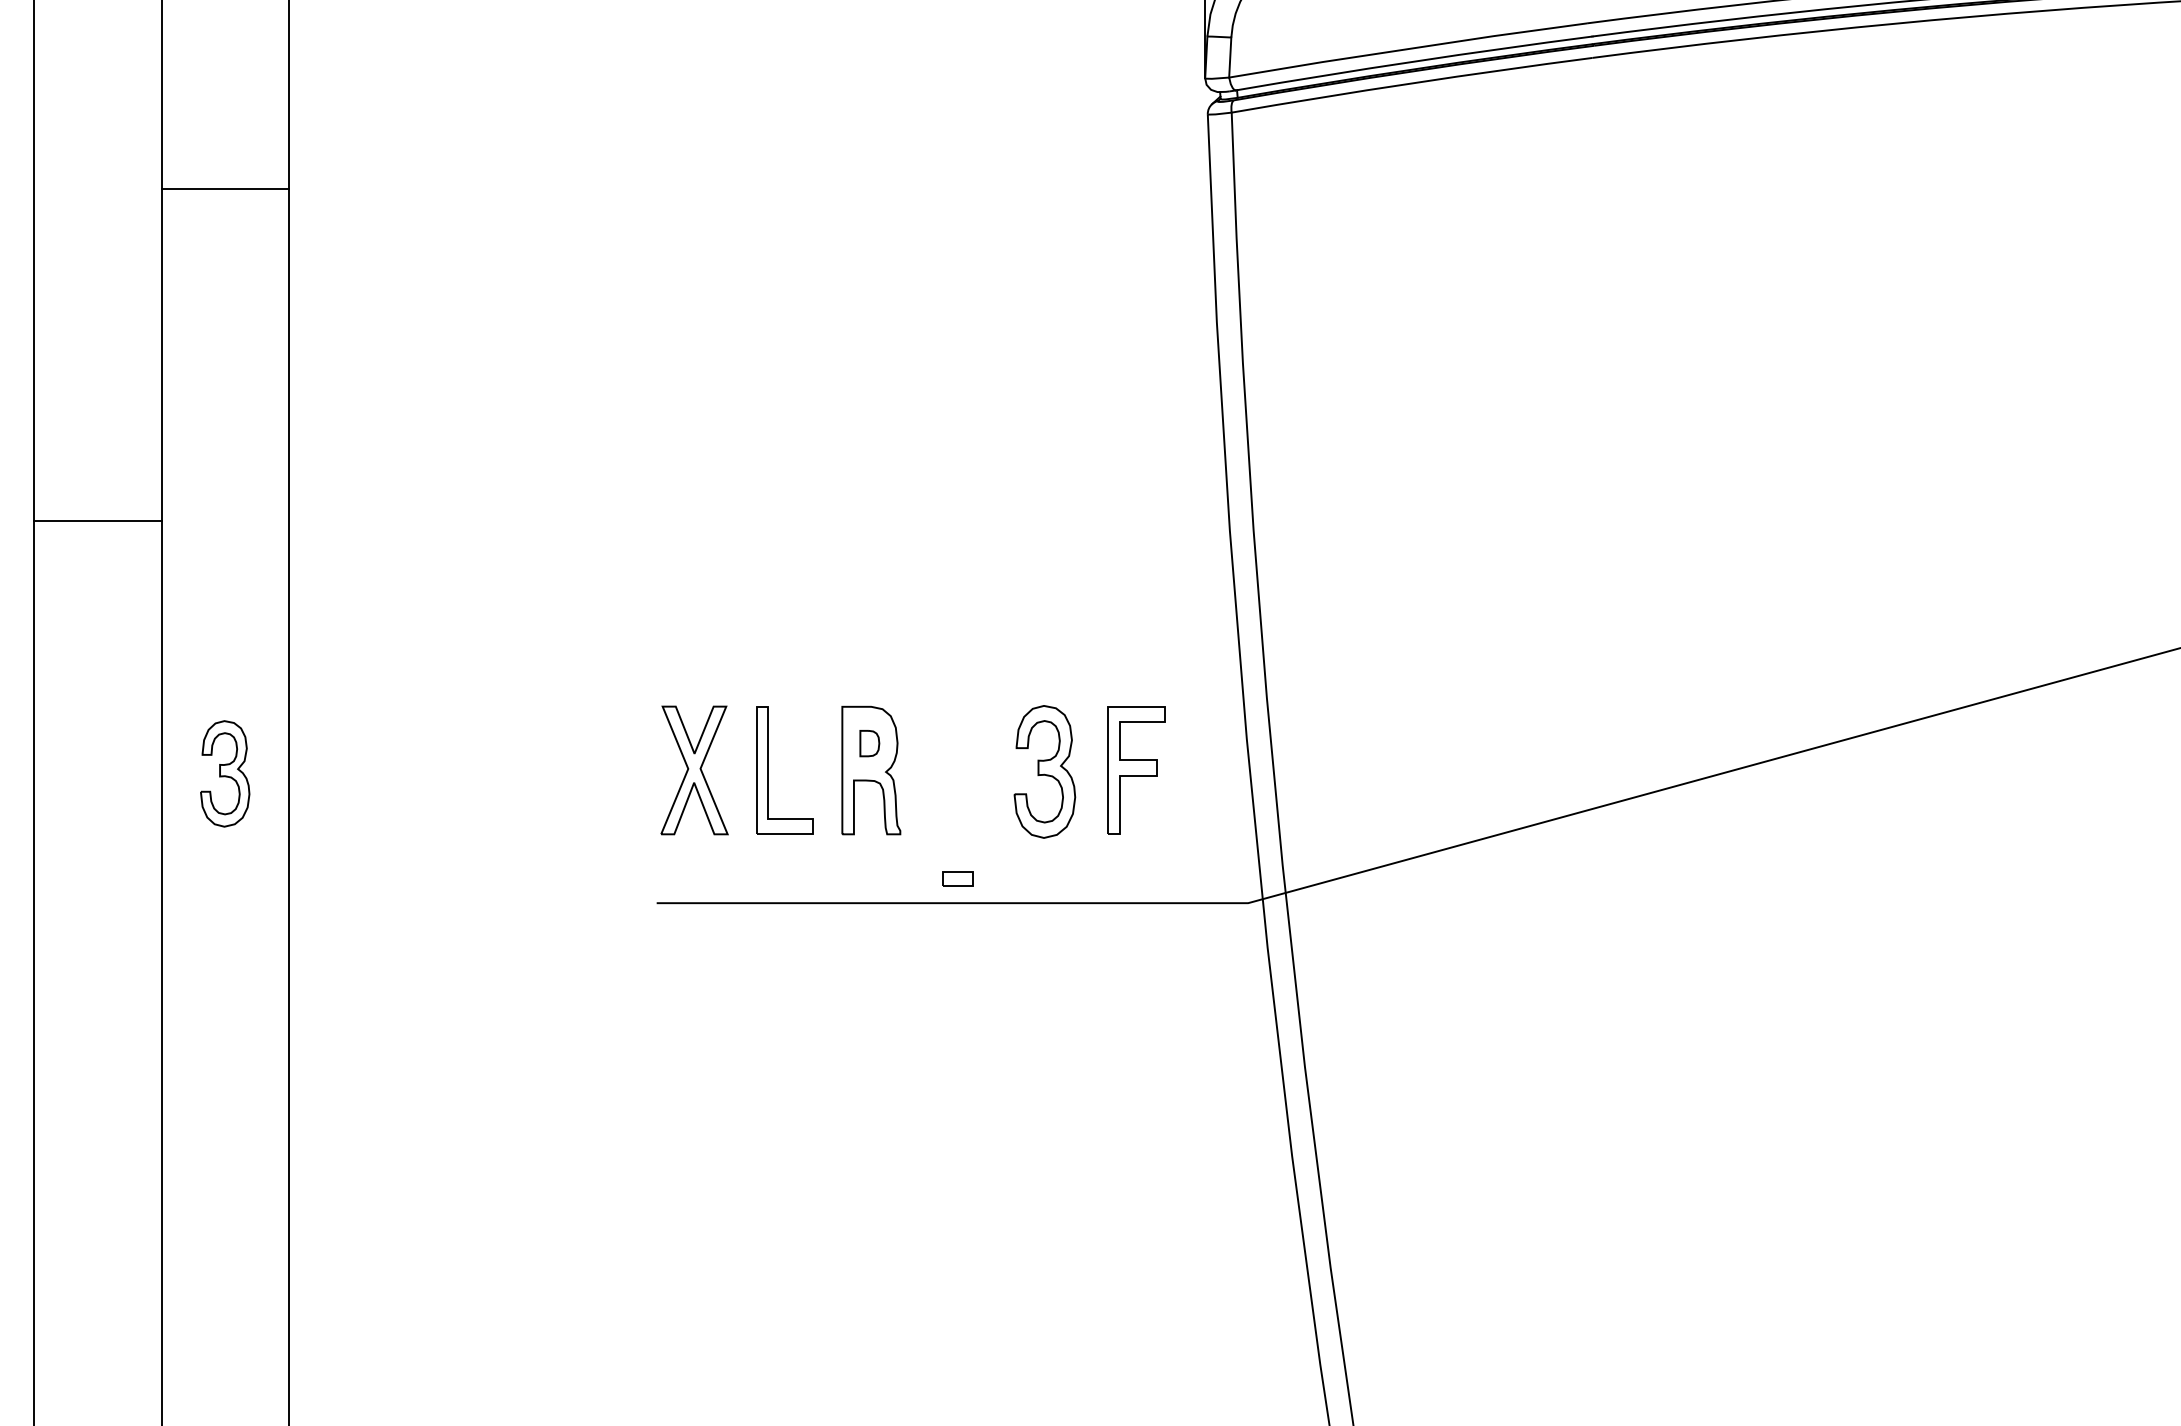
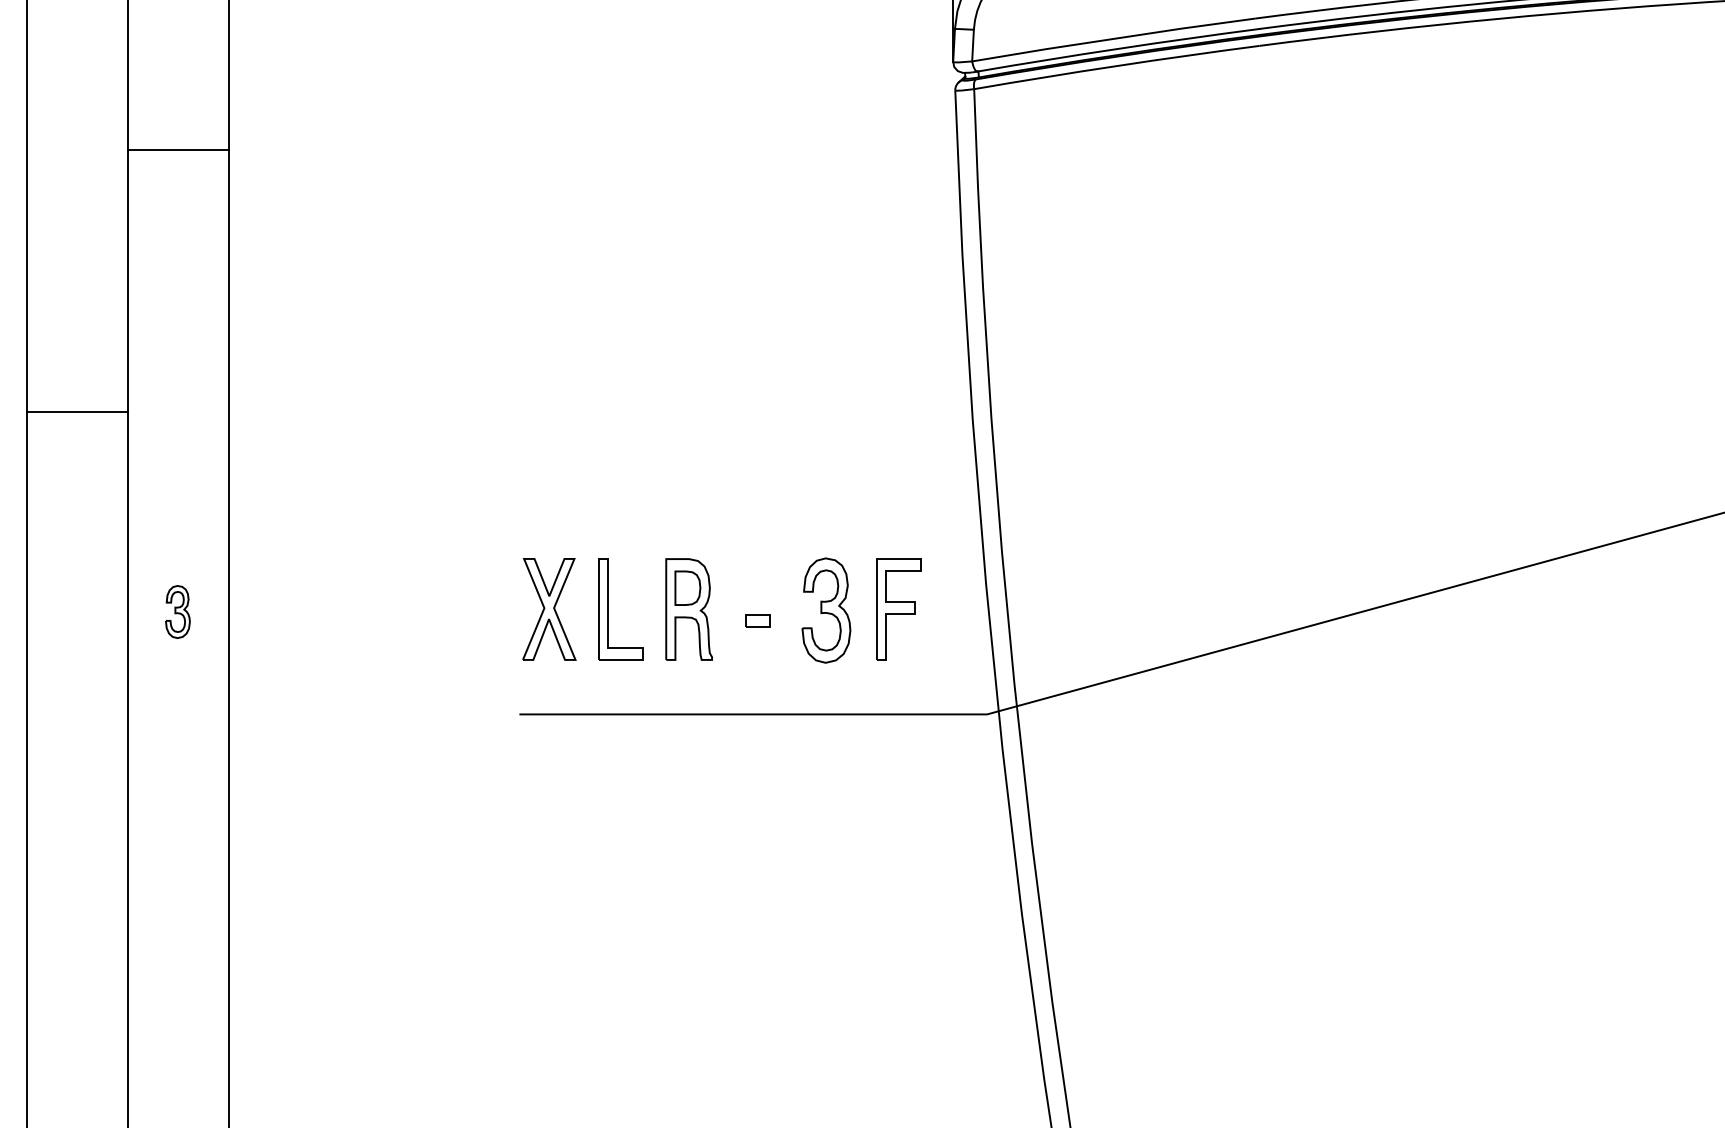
part: (869, 743) -> (687, 588), size x1.67
part: (224, 773) -> (177, 611), size x0.62
part: (957, 878) -> (757, 620), moved

